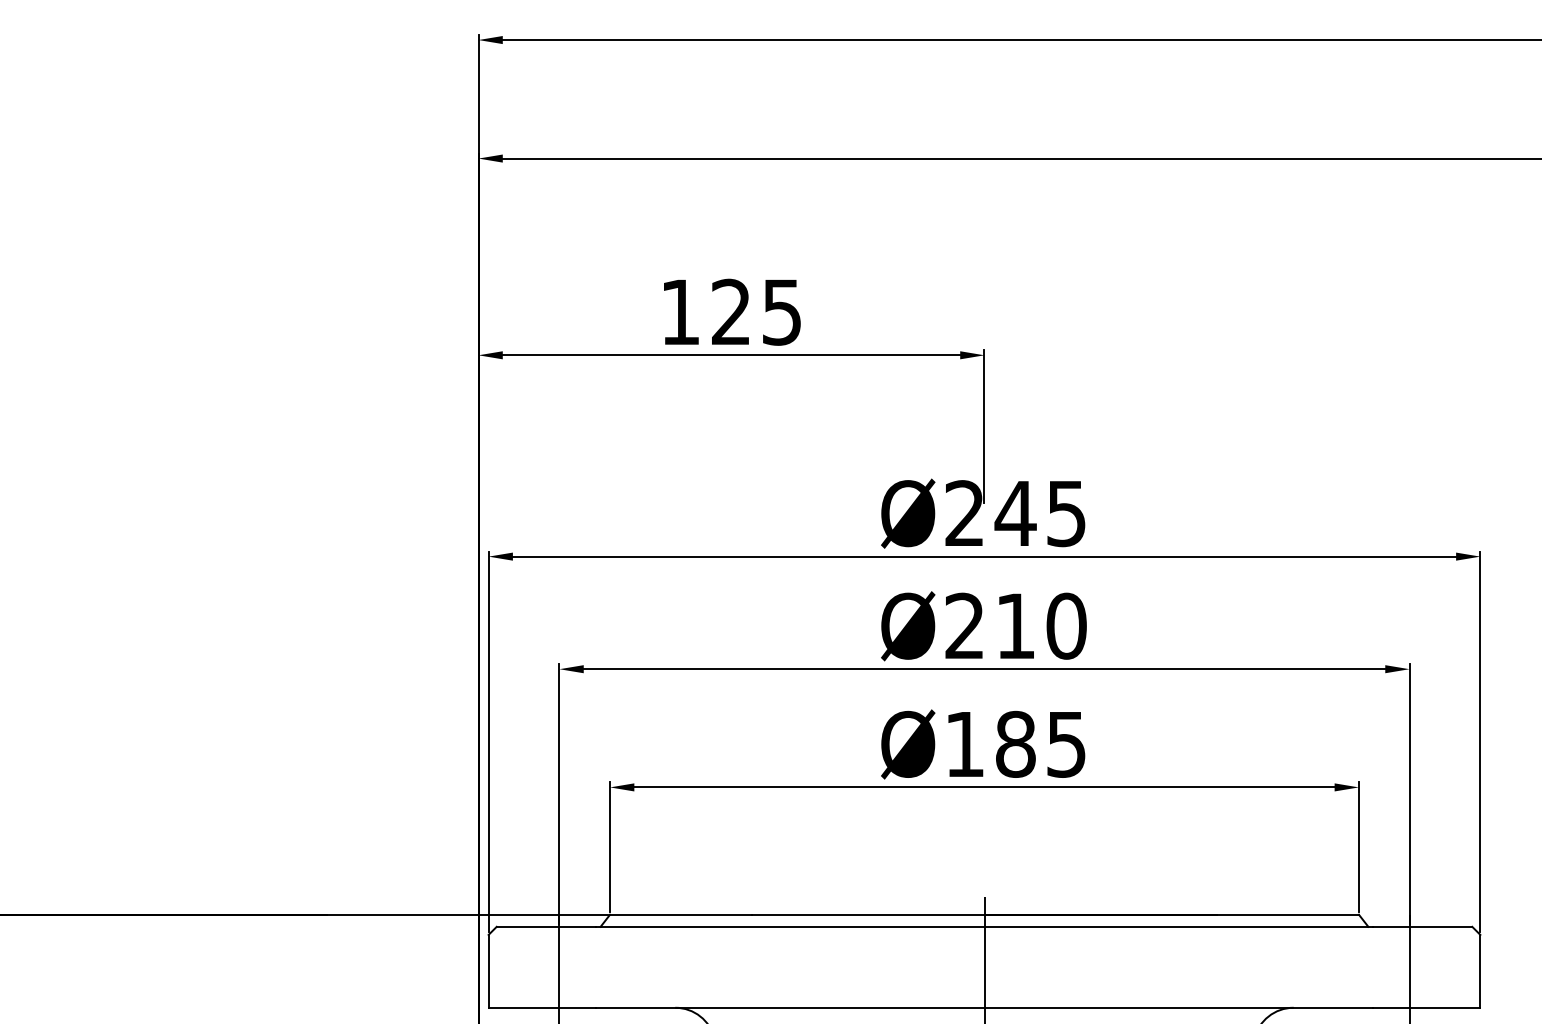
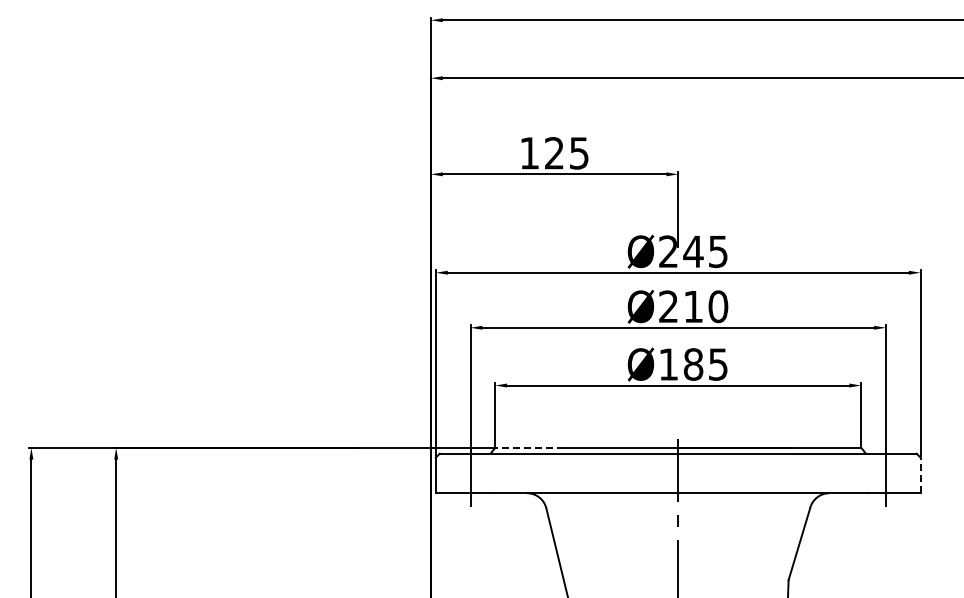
line: (680, 914) -> (529, 447), solid -> dashed
line: (1480, 971) -> (920, 475), solid -> dashed

